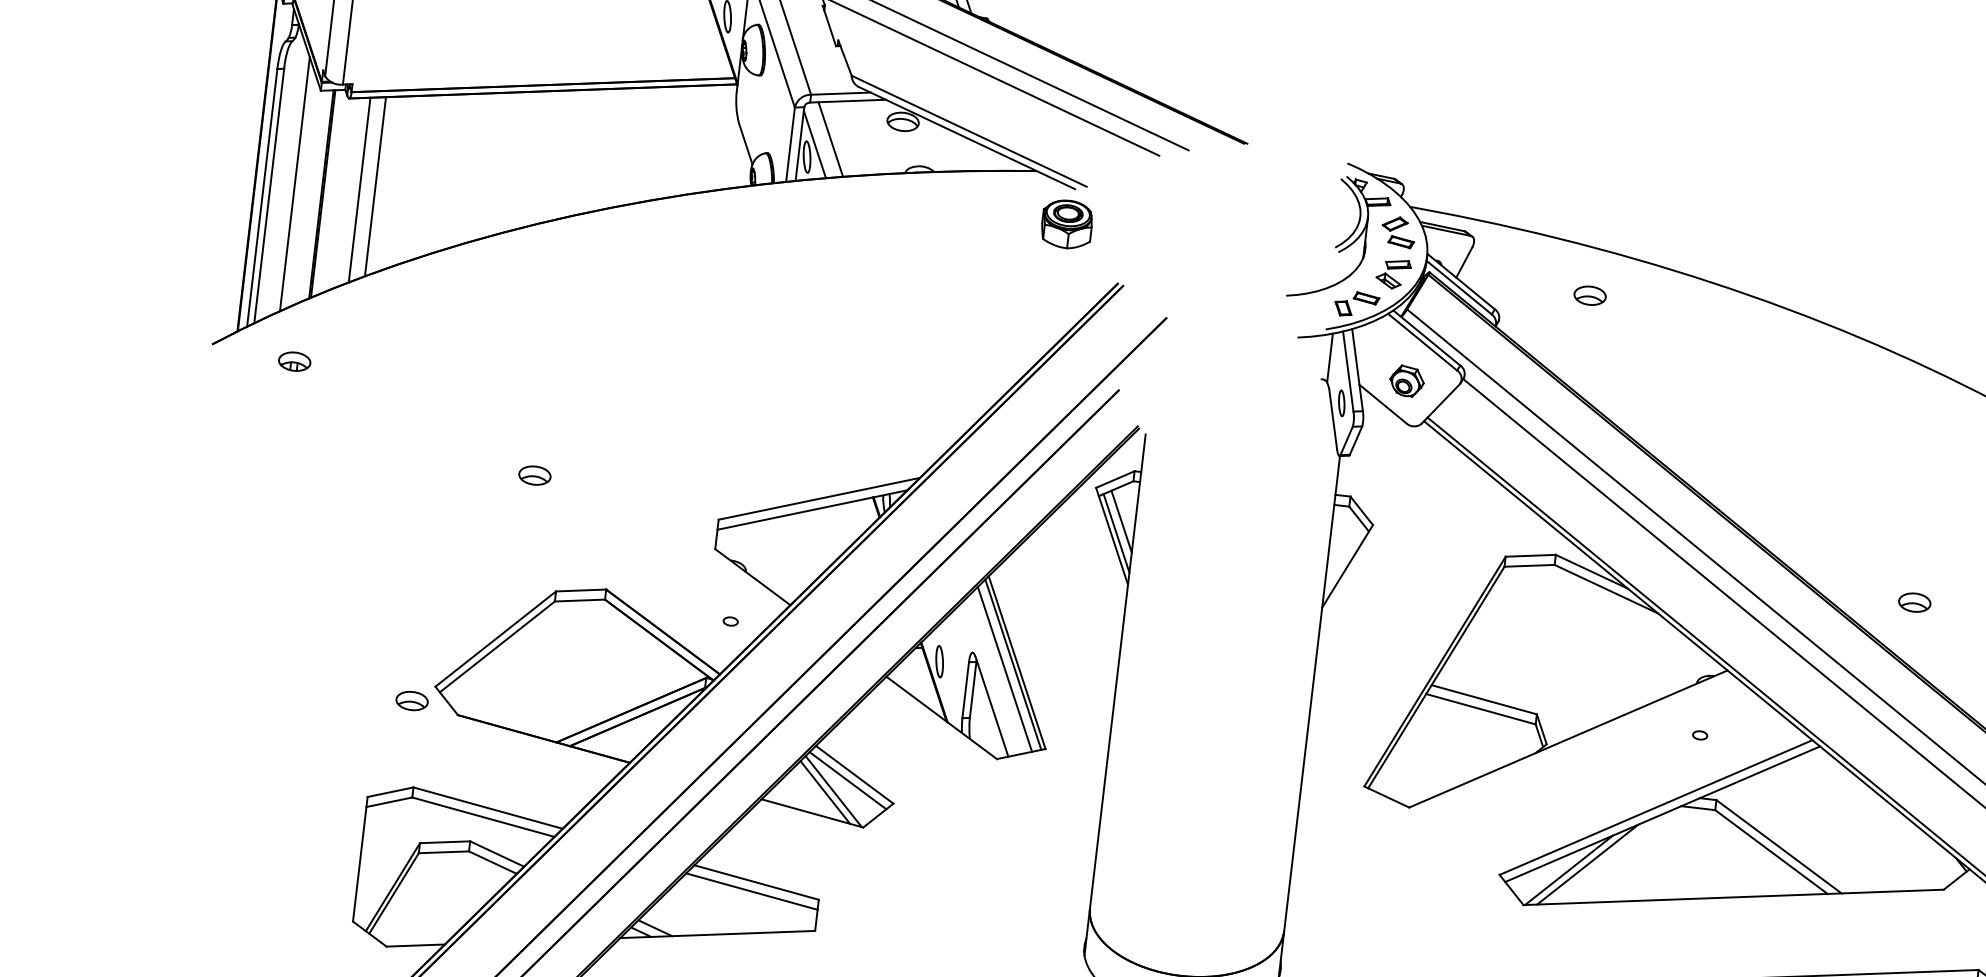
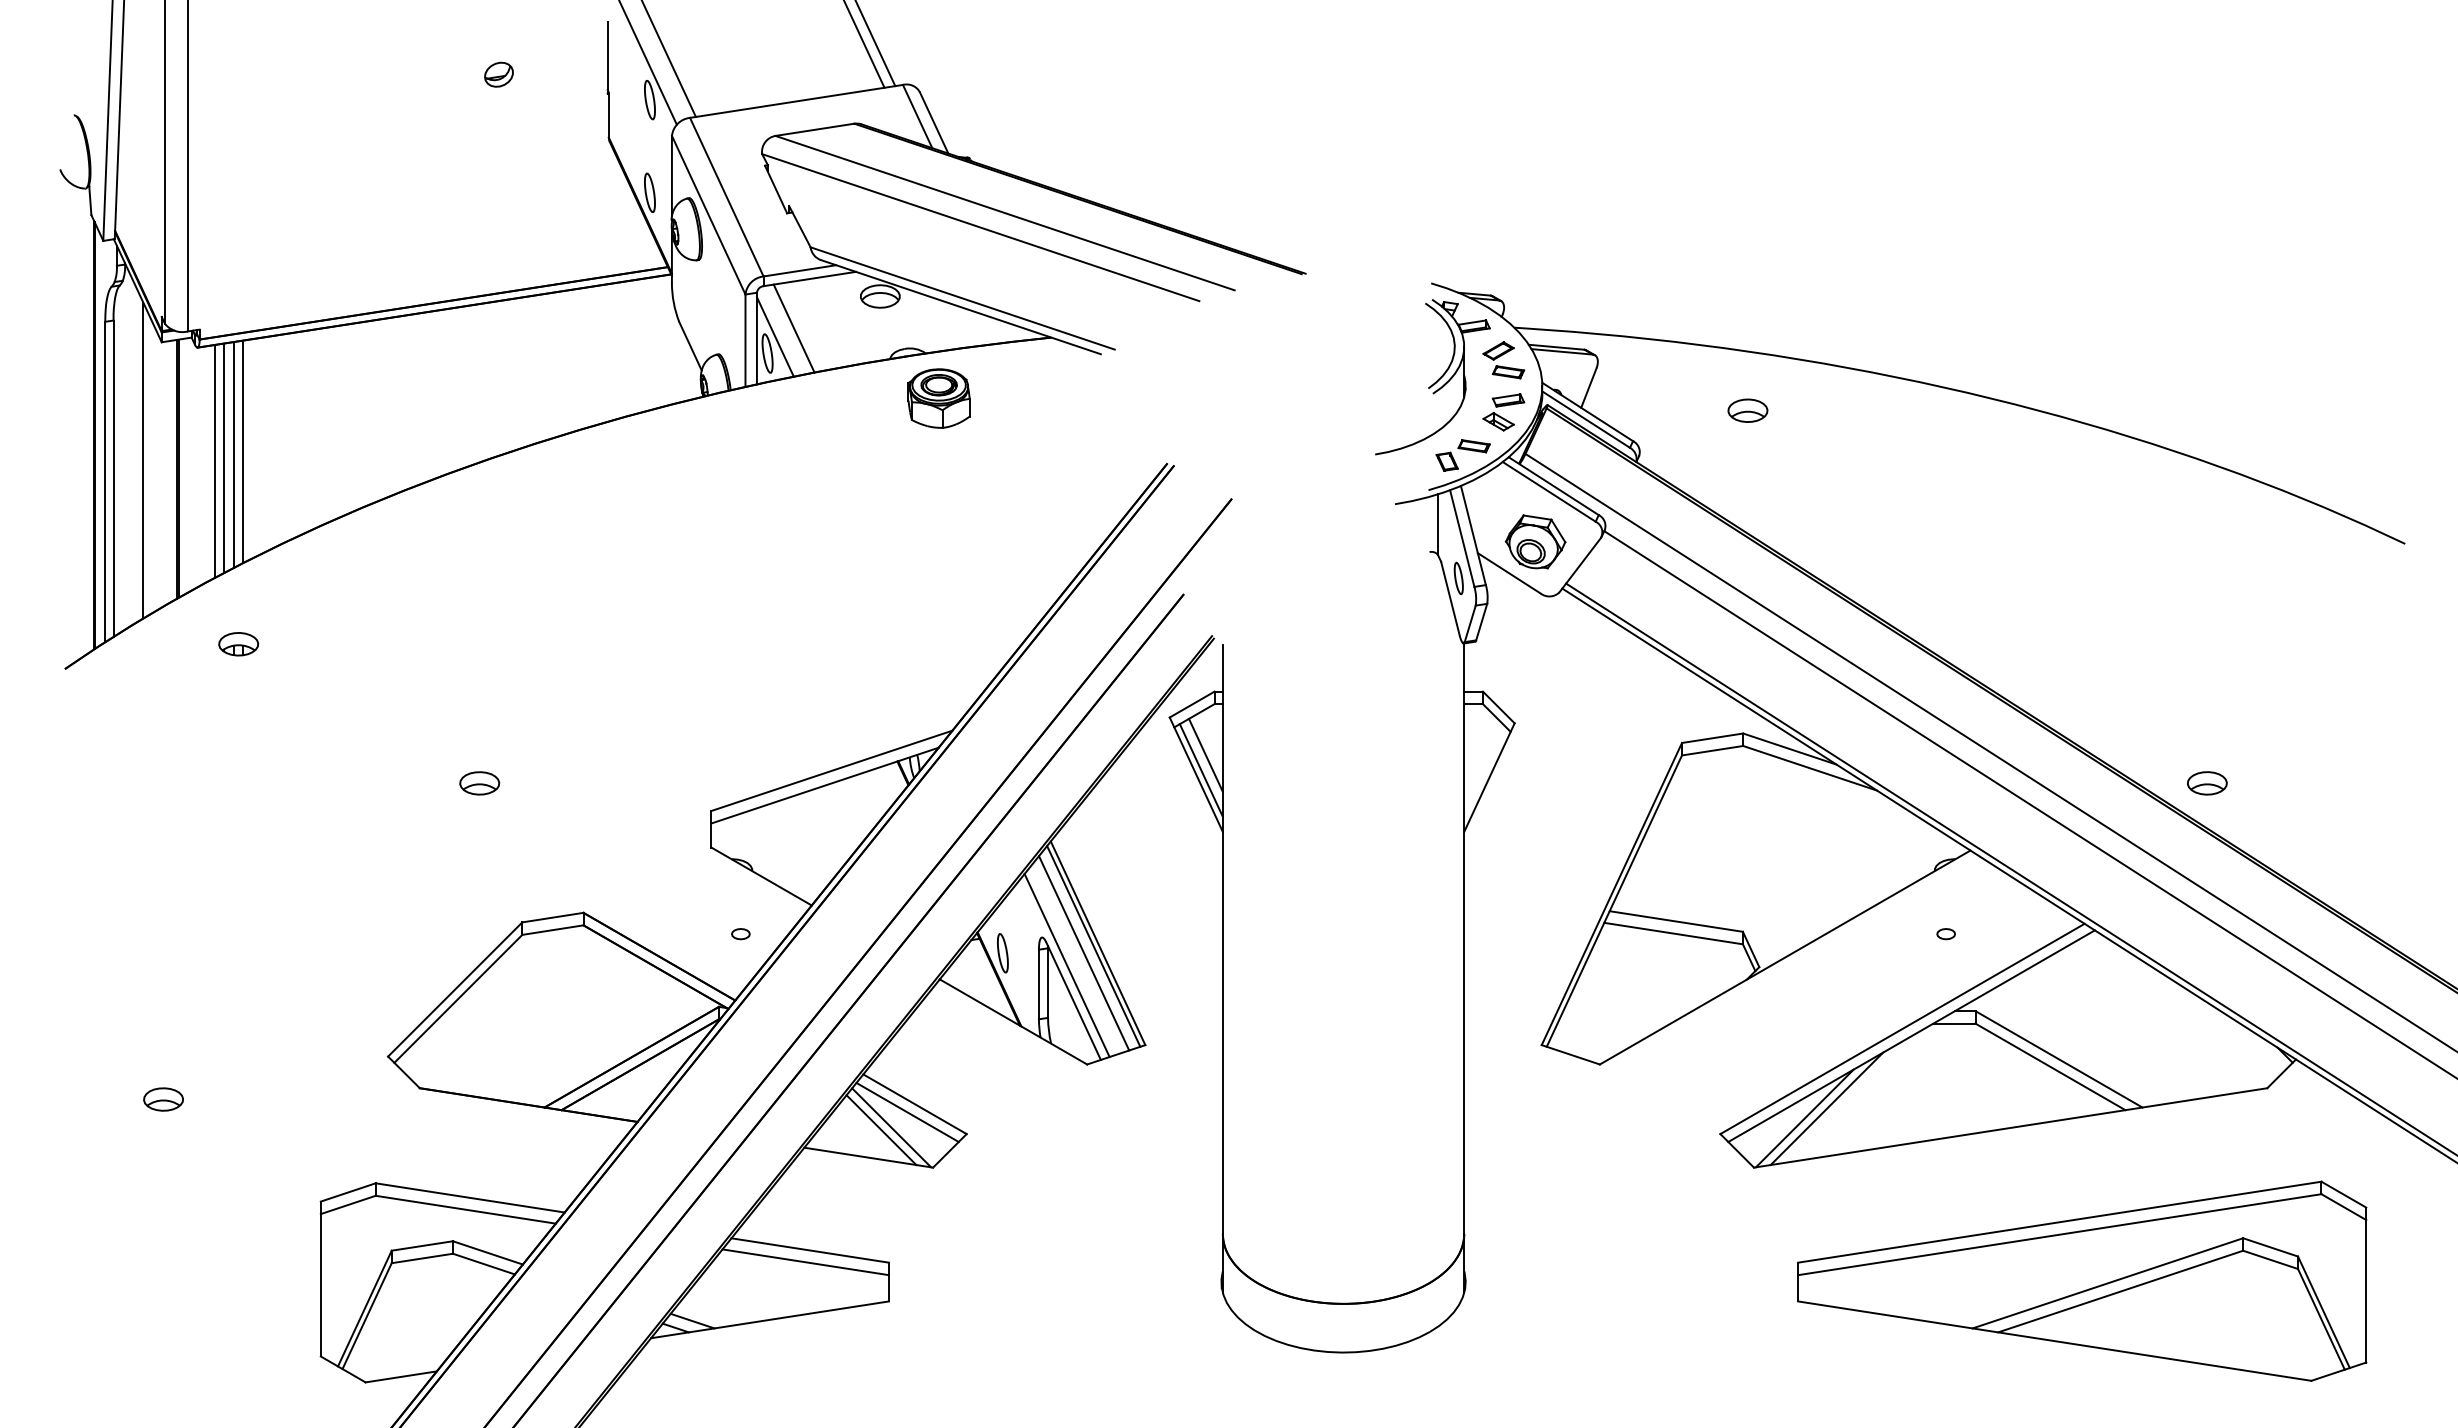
line: (368, 187) -> (234, 454), added
line: (352, 190) -> (215, 460), added
part: (1066, 224) -> (938, 398), moved
part: (294, 361) -> (238, 644), moved
part: (1406, 380) -> (1535, 541), size x1.43
part: (1914, 602) -> (2207, 783), moved
line: (989, 677) -> (1066, 965), added
part: (412, 701) -> (163, 1099), moved

